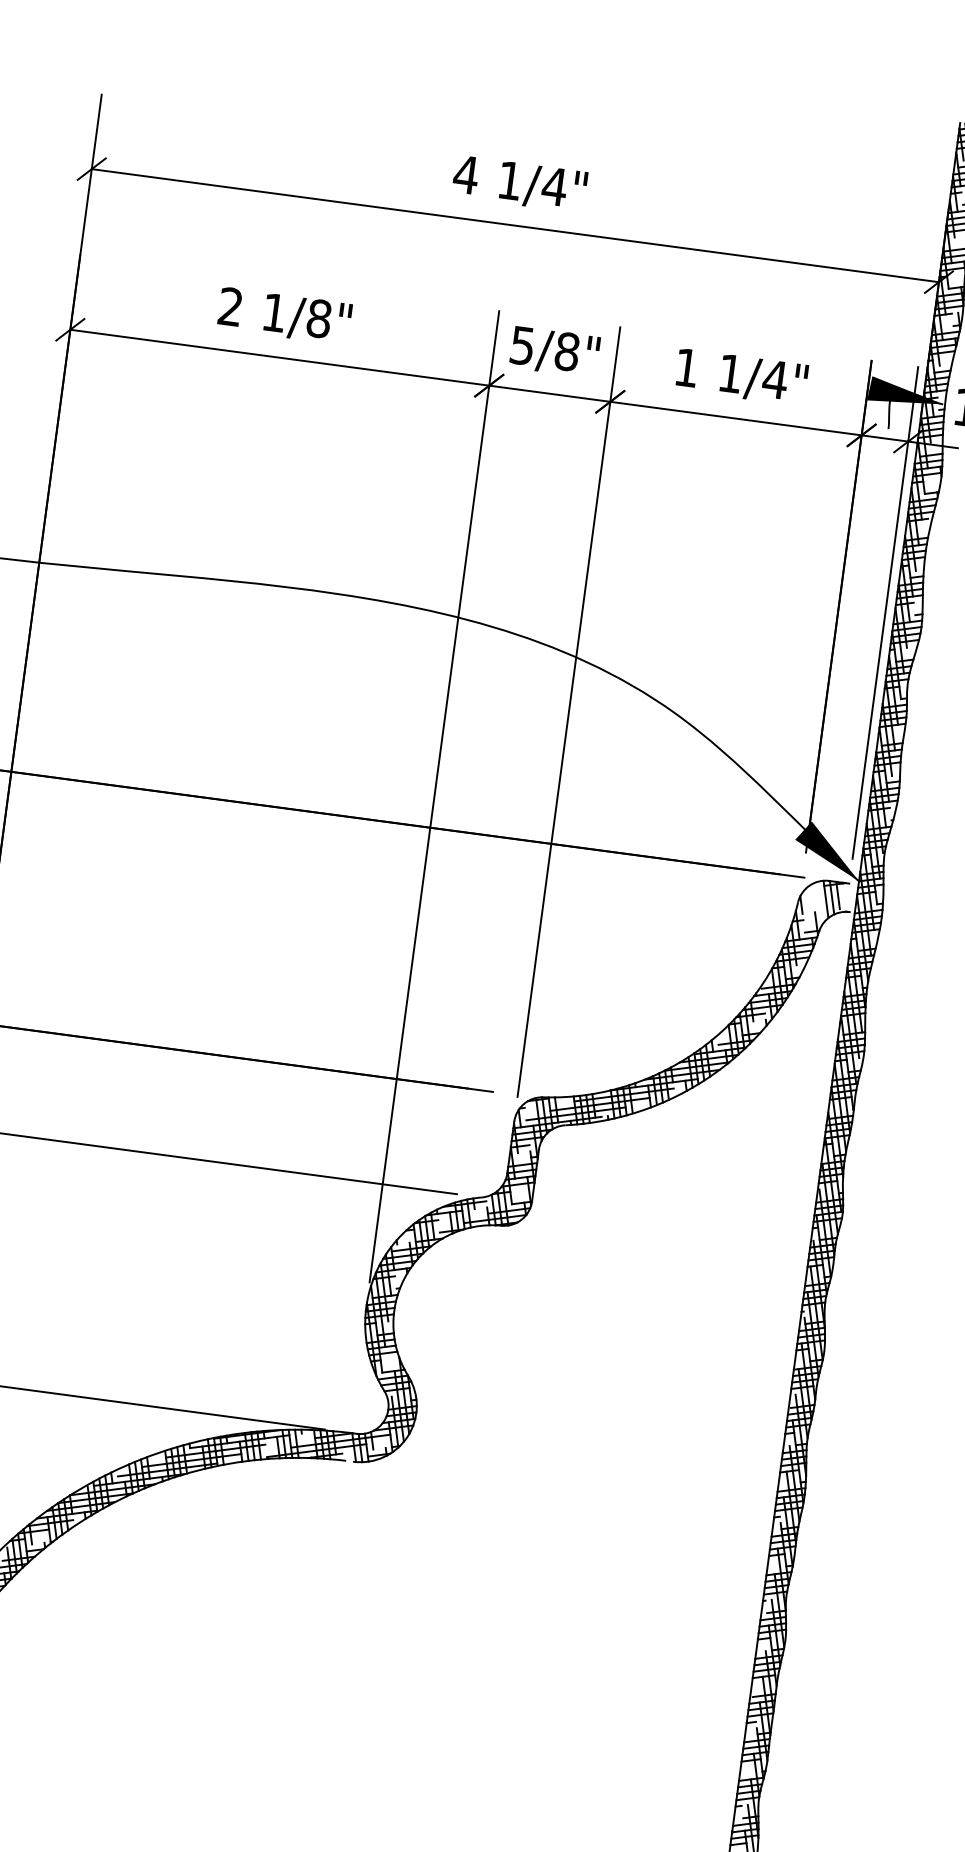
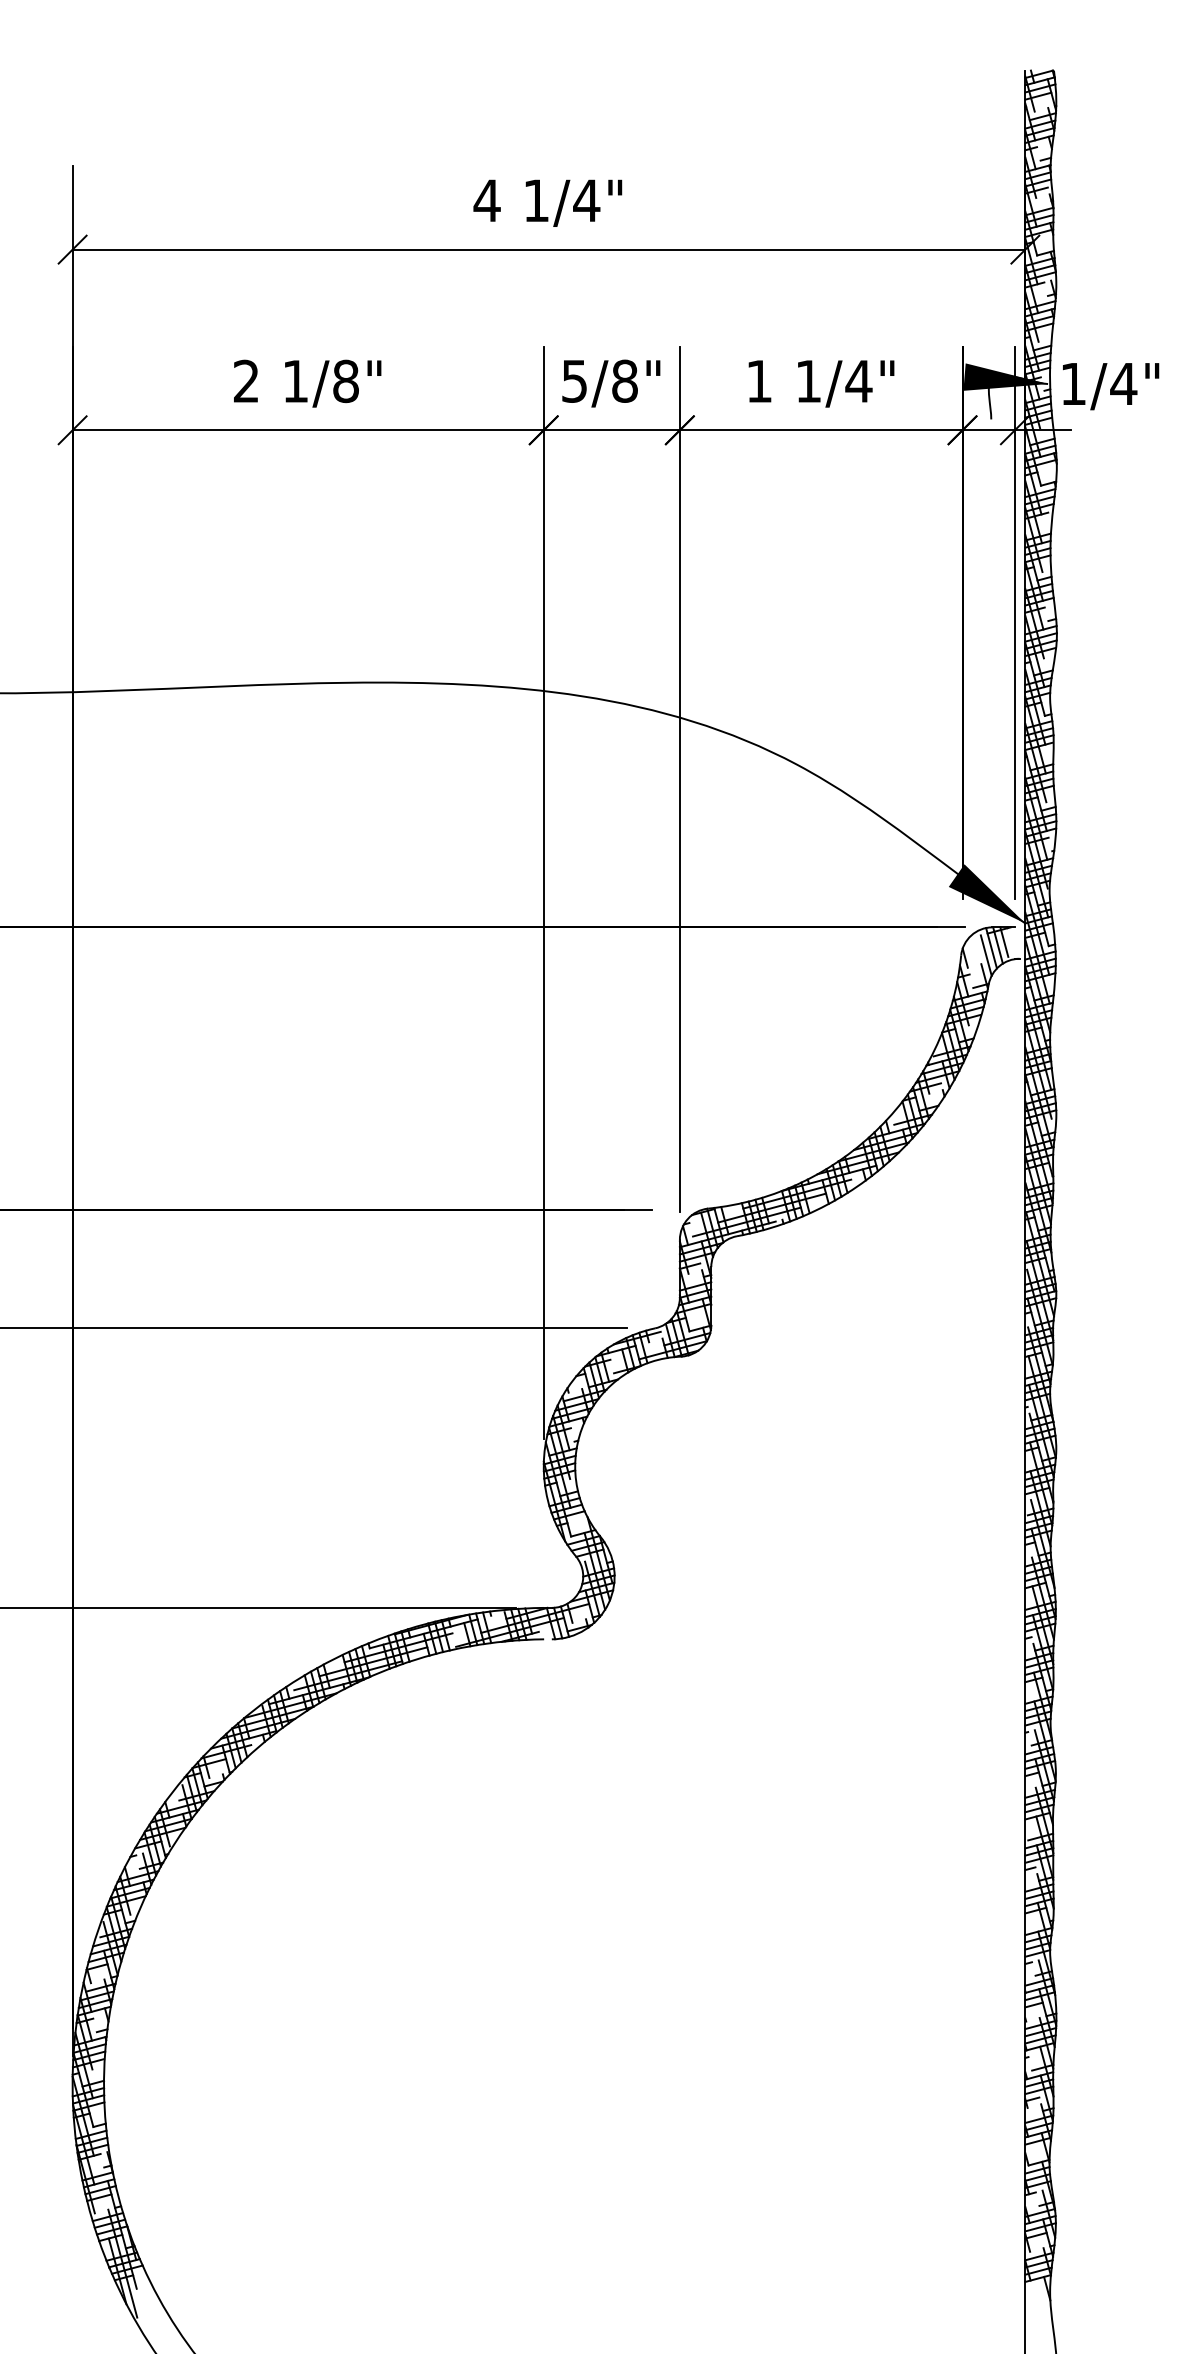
line: (819, 905) -> (985, 955), added

